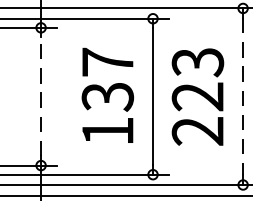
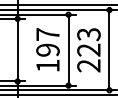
text: (106, 95) -> (47, 49), 137 -> 197
line: (40, 97) -> (17, 50), dashed -> solid
line: (243, 97) -> (109, 50), dashed -> solid

